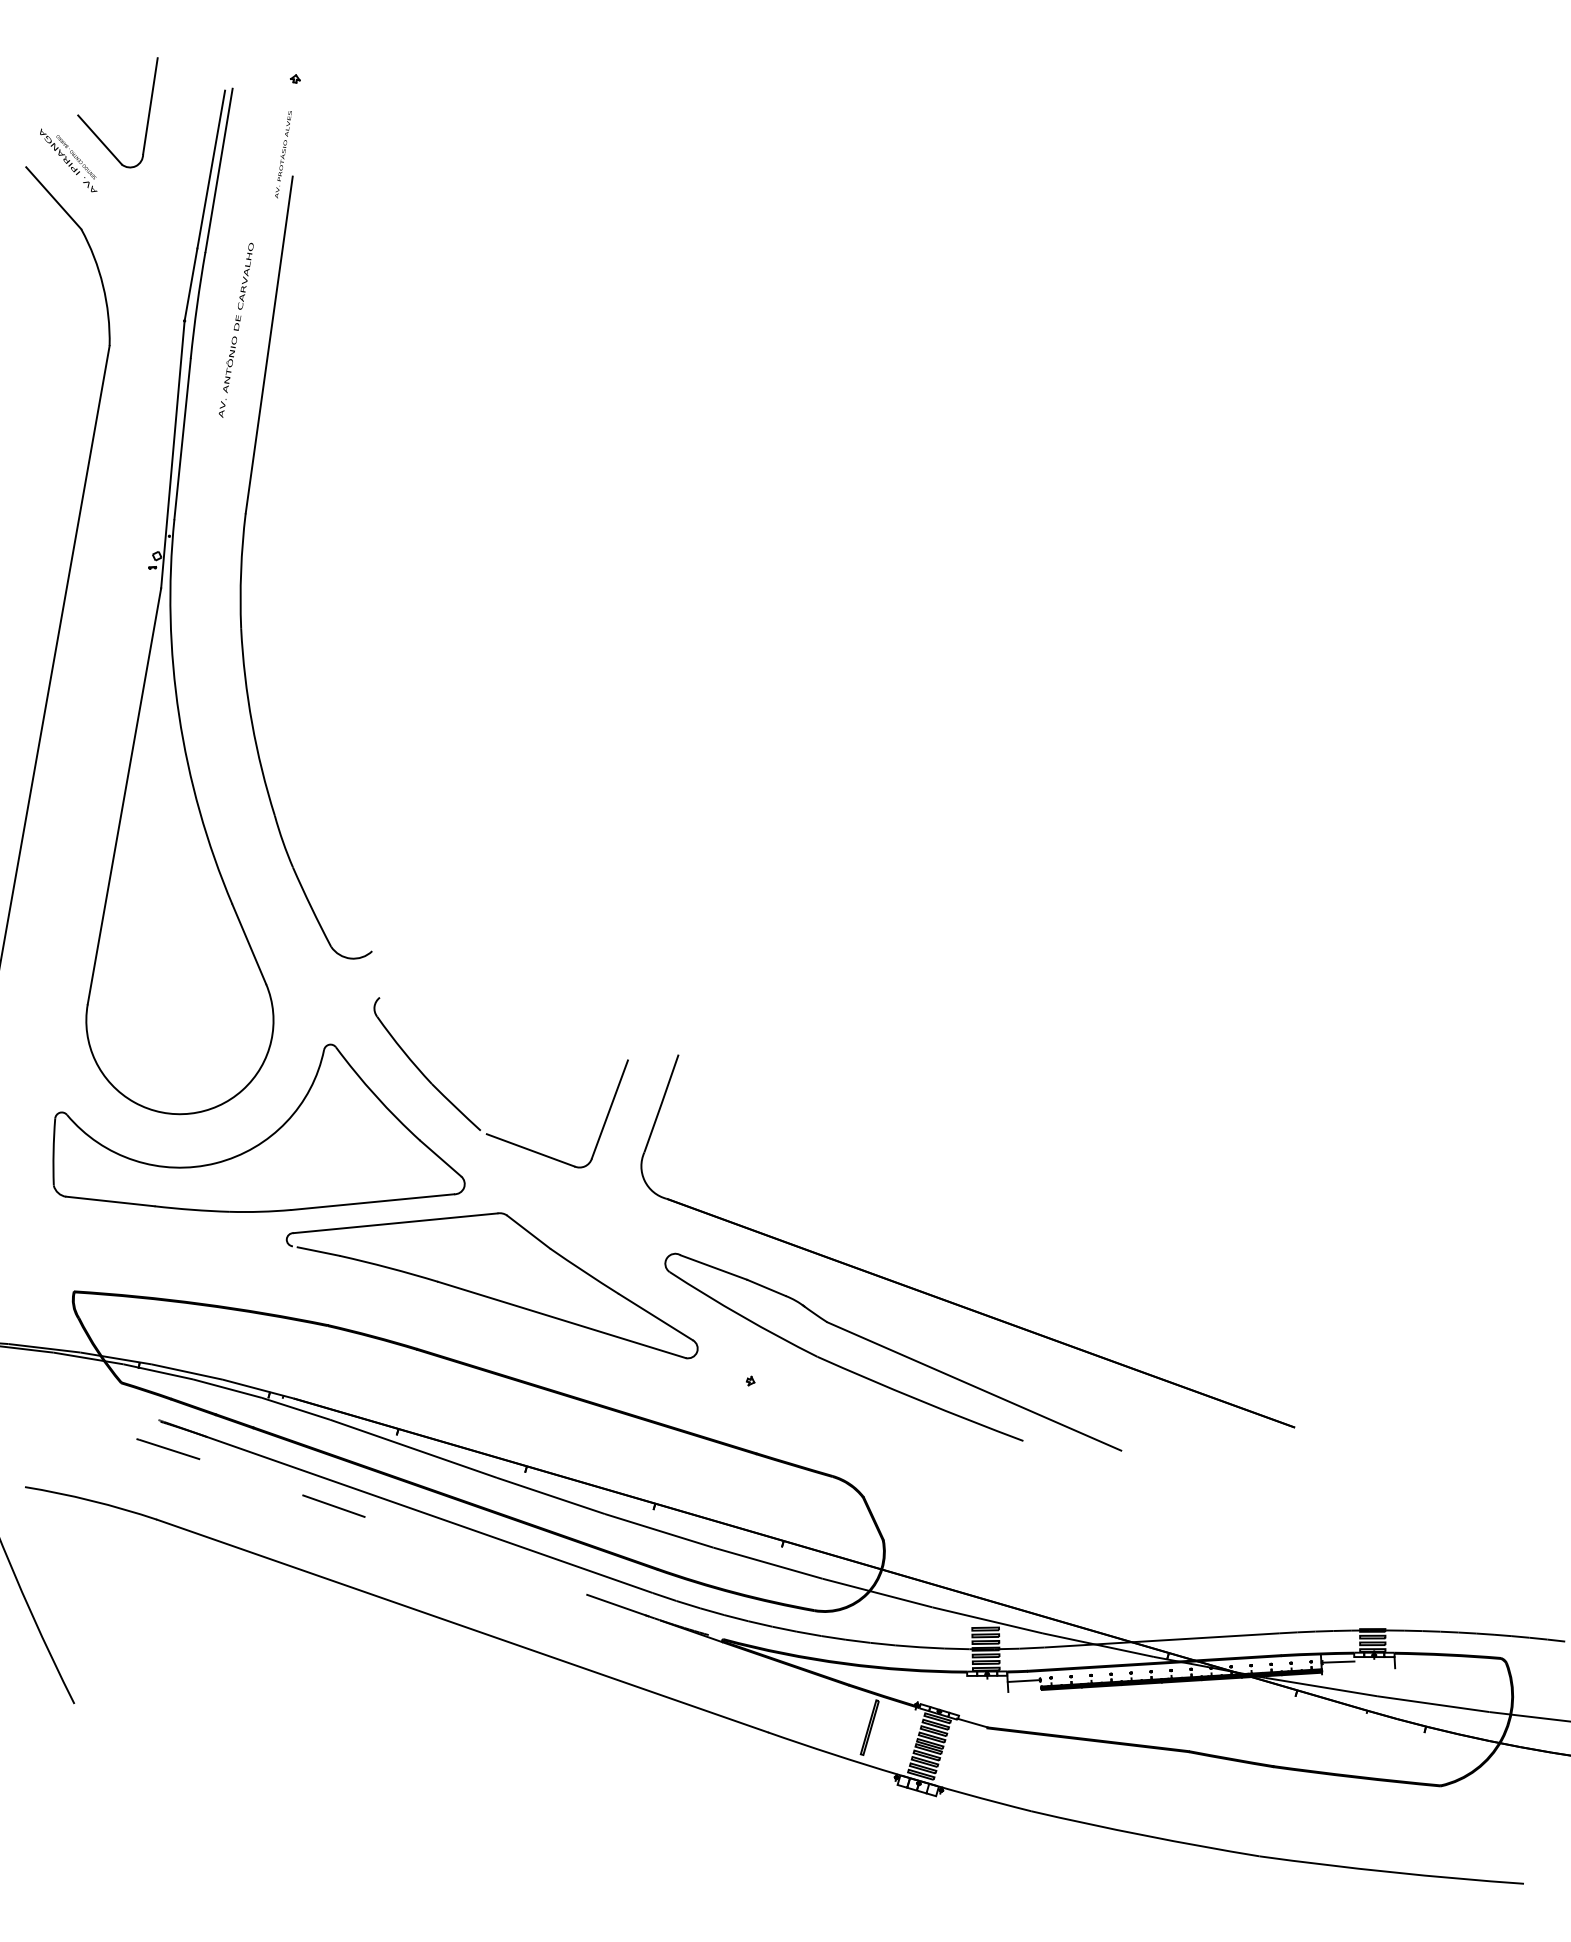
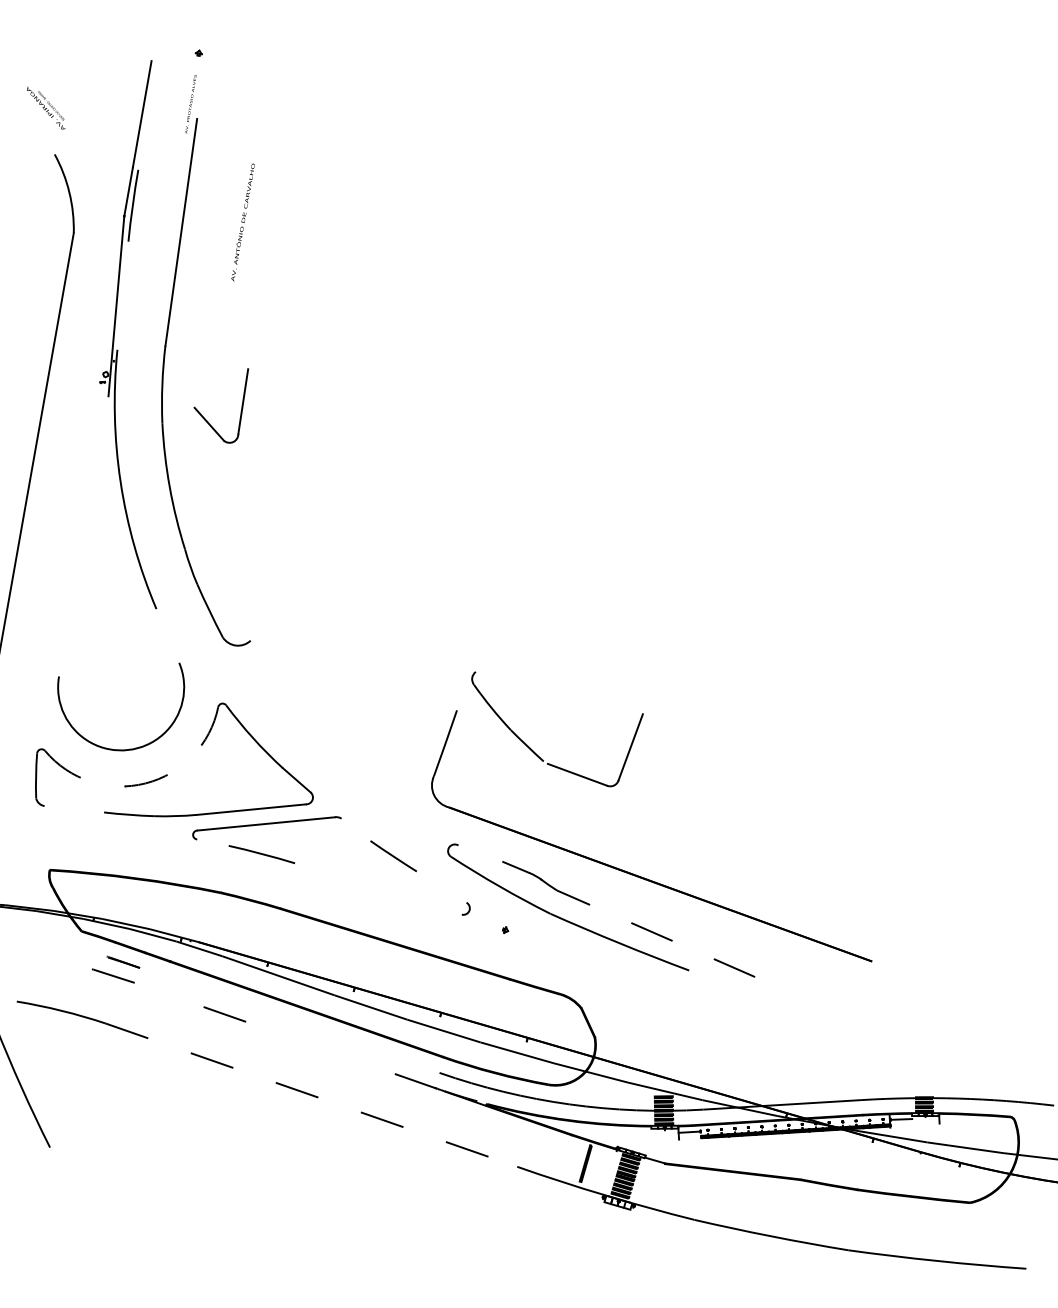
part: (146, 120) -> (240, 411), moved
line: (219, 169) -> (147, 114), removed
line: (52, 198) -> (35, 133), removed
text: (235, 330) -> (242, 222), moved
line: (181, 438) -> (122, 295), removed
line: (124, 796) -> (83, 536), removed
line: (248, 943) -> (167, 635), removed
part: (467, 1115) -> (534, 751), moved
arc: (216, 1163) -> (145, 783), solid -> dashed
line: (110, 1201) -> (74, 809), removed
line: (527, 1231) -> (355, 829), removed
line: (318, 1250) -> (214, 842), removed
line: (713, 1267) -> (480, 853), removed
line: (655, 1316) -> (441, 886), removed
line: (562, 1319) -> (378, 888), removed
line: (973, 1386) -> (655, 933), solid -> dashed
line: (429, 1515) -> (289, 1020), removed
line: (462, 1626) -> (311, 1095), solid -> dashed

